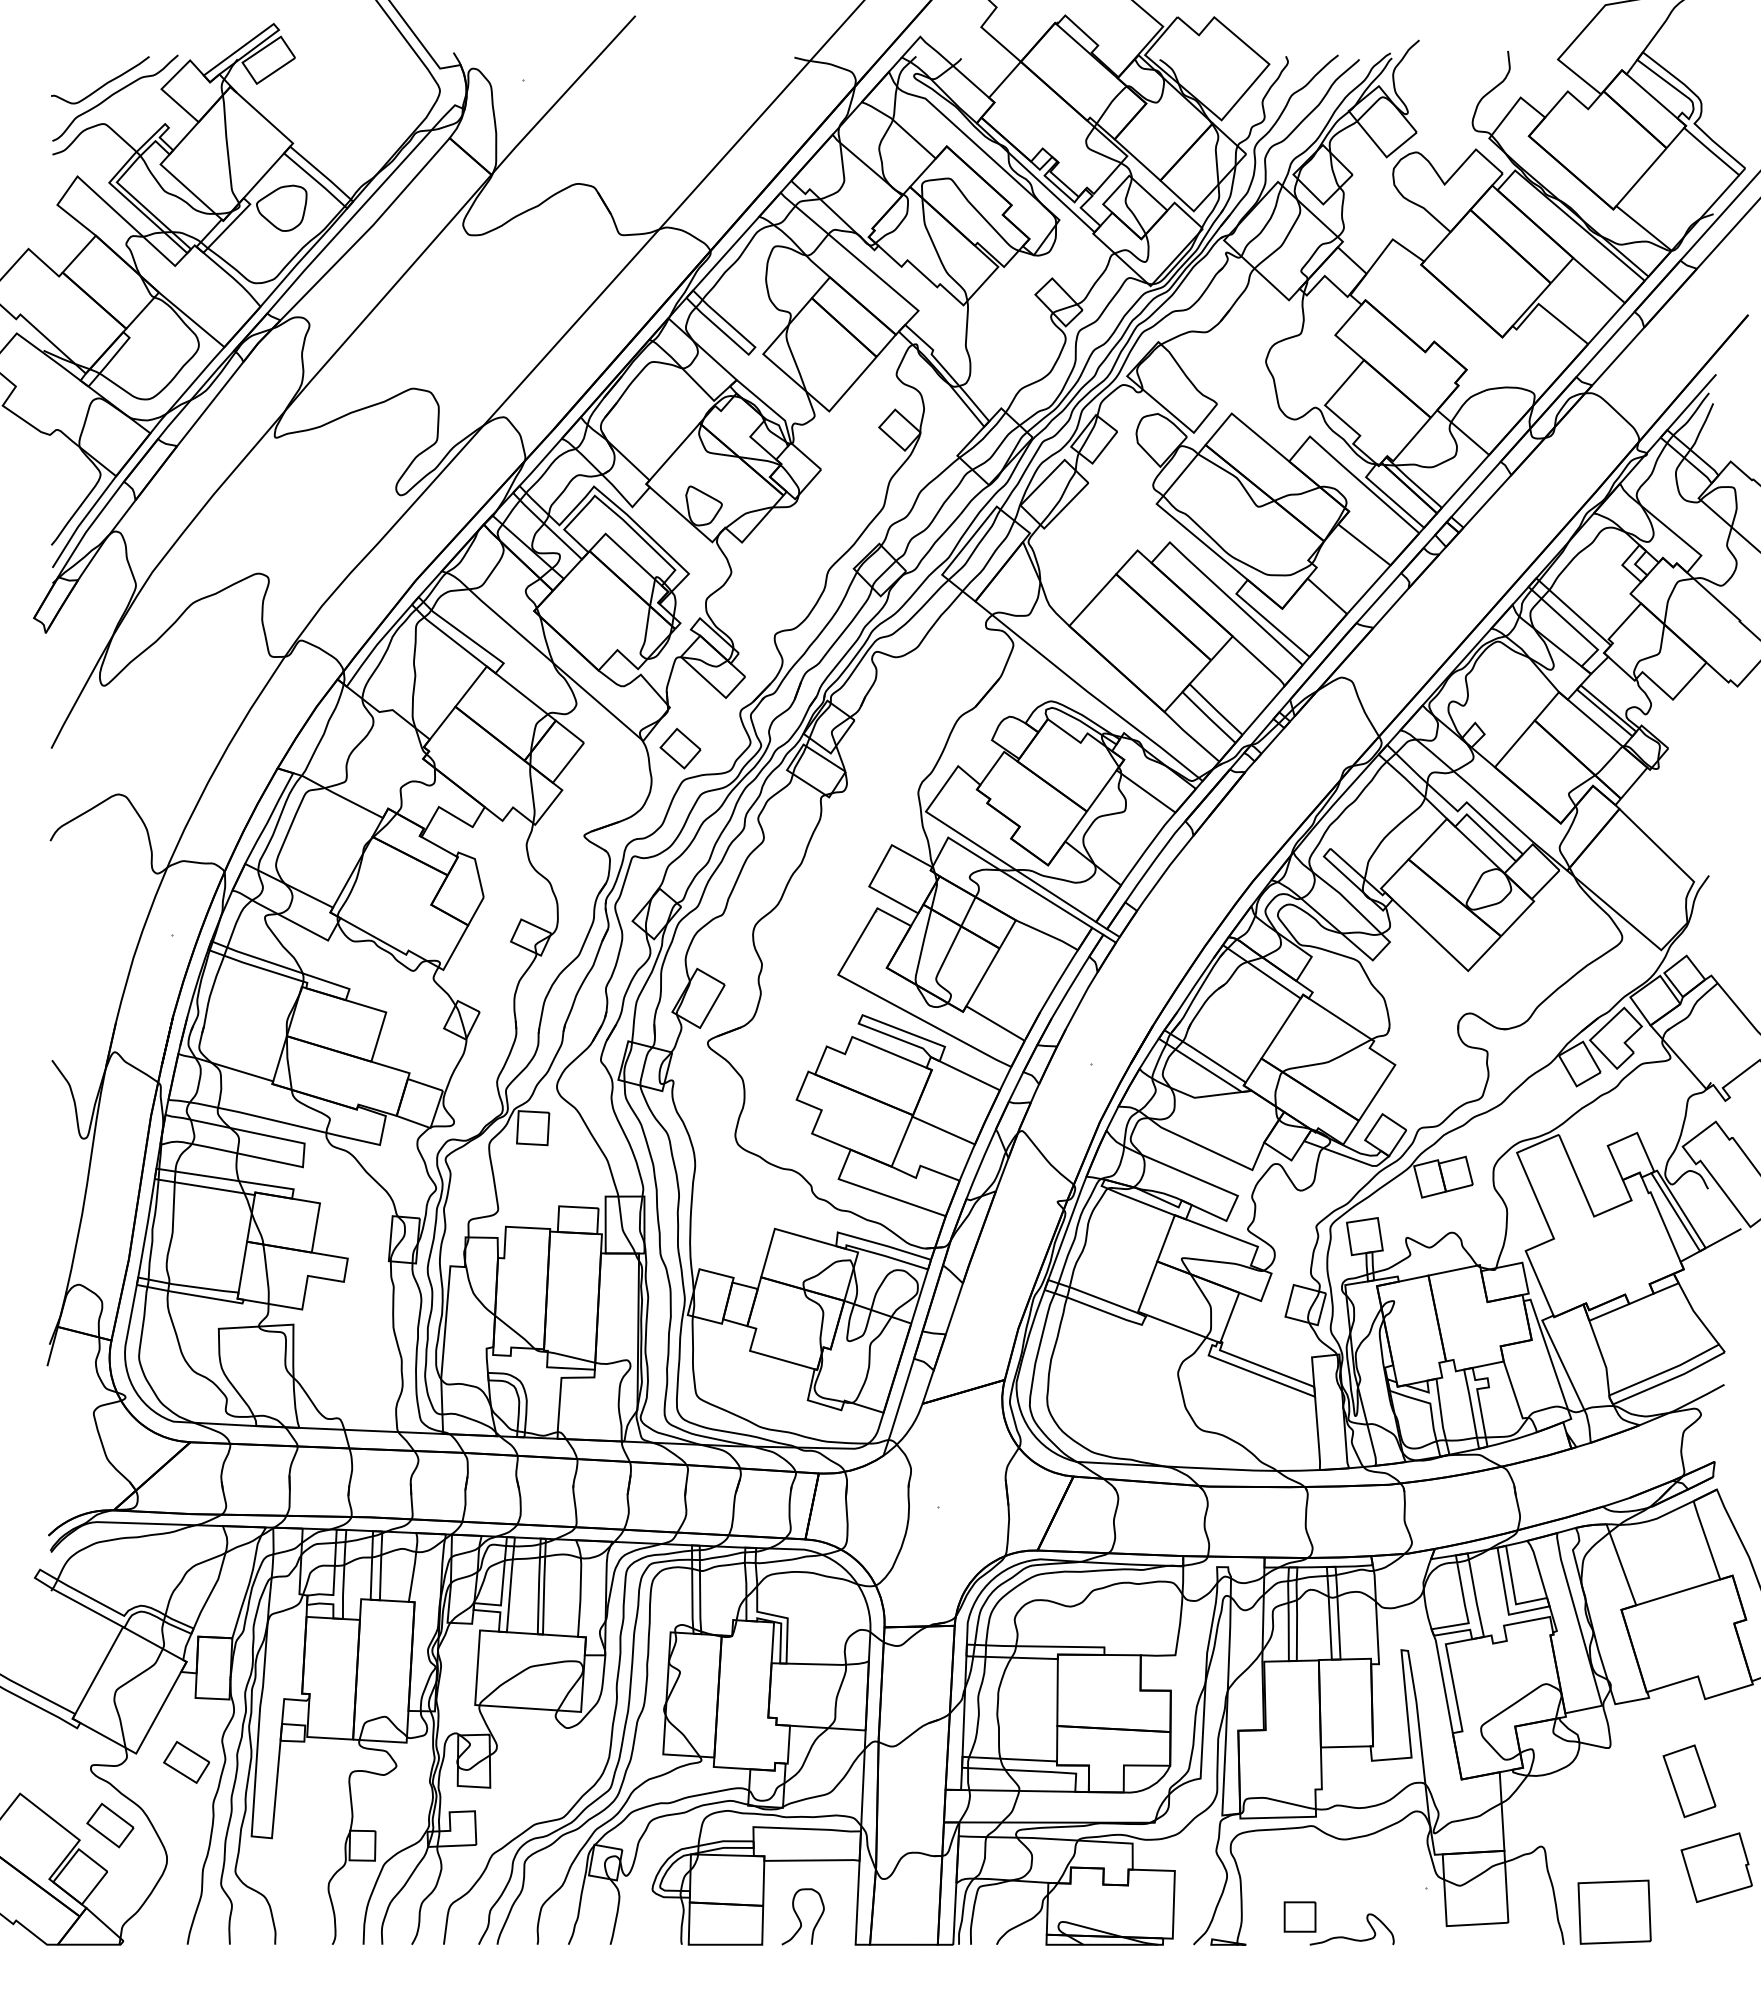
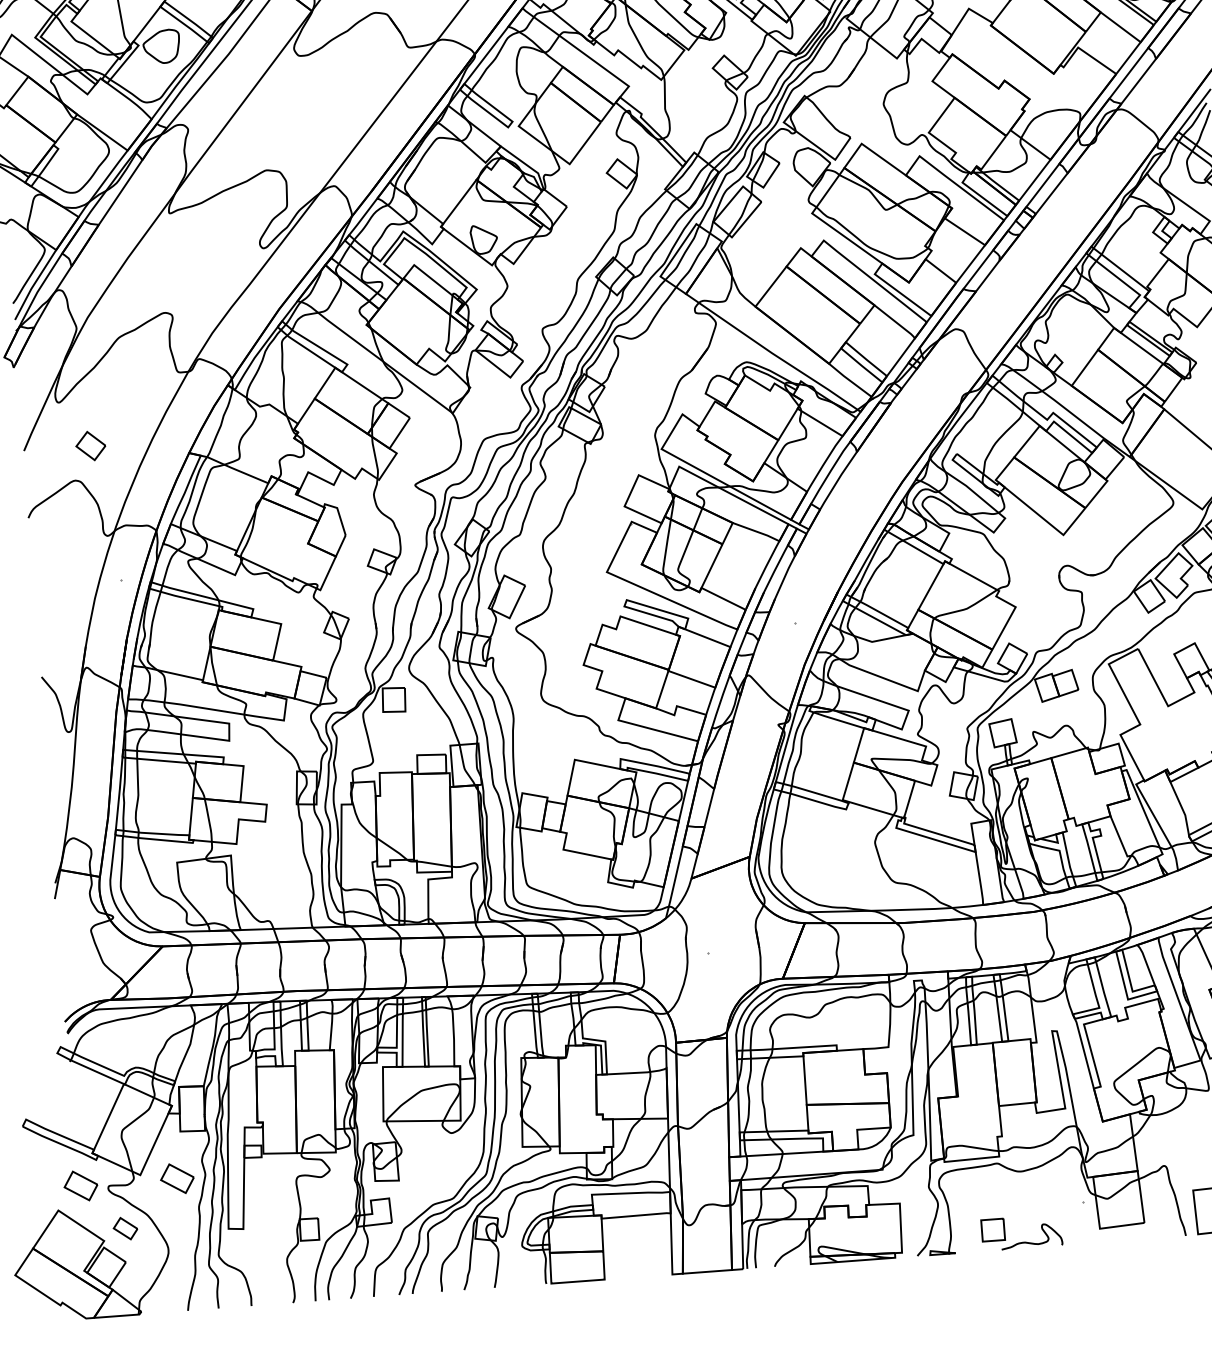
part: (680, 748) -> (90, 445), moved
part: (53, 1761) -> (80, 1185), added
part: (110, 1825) -> (125, 1228), size x0.7
curve: (799, 1917) -> (630, 1257), removed

